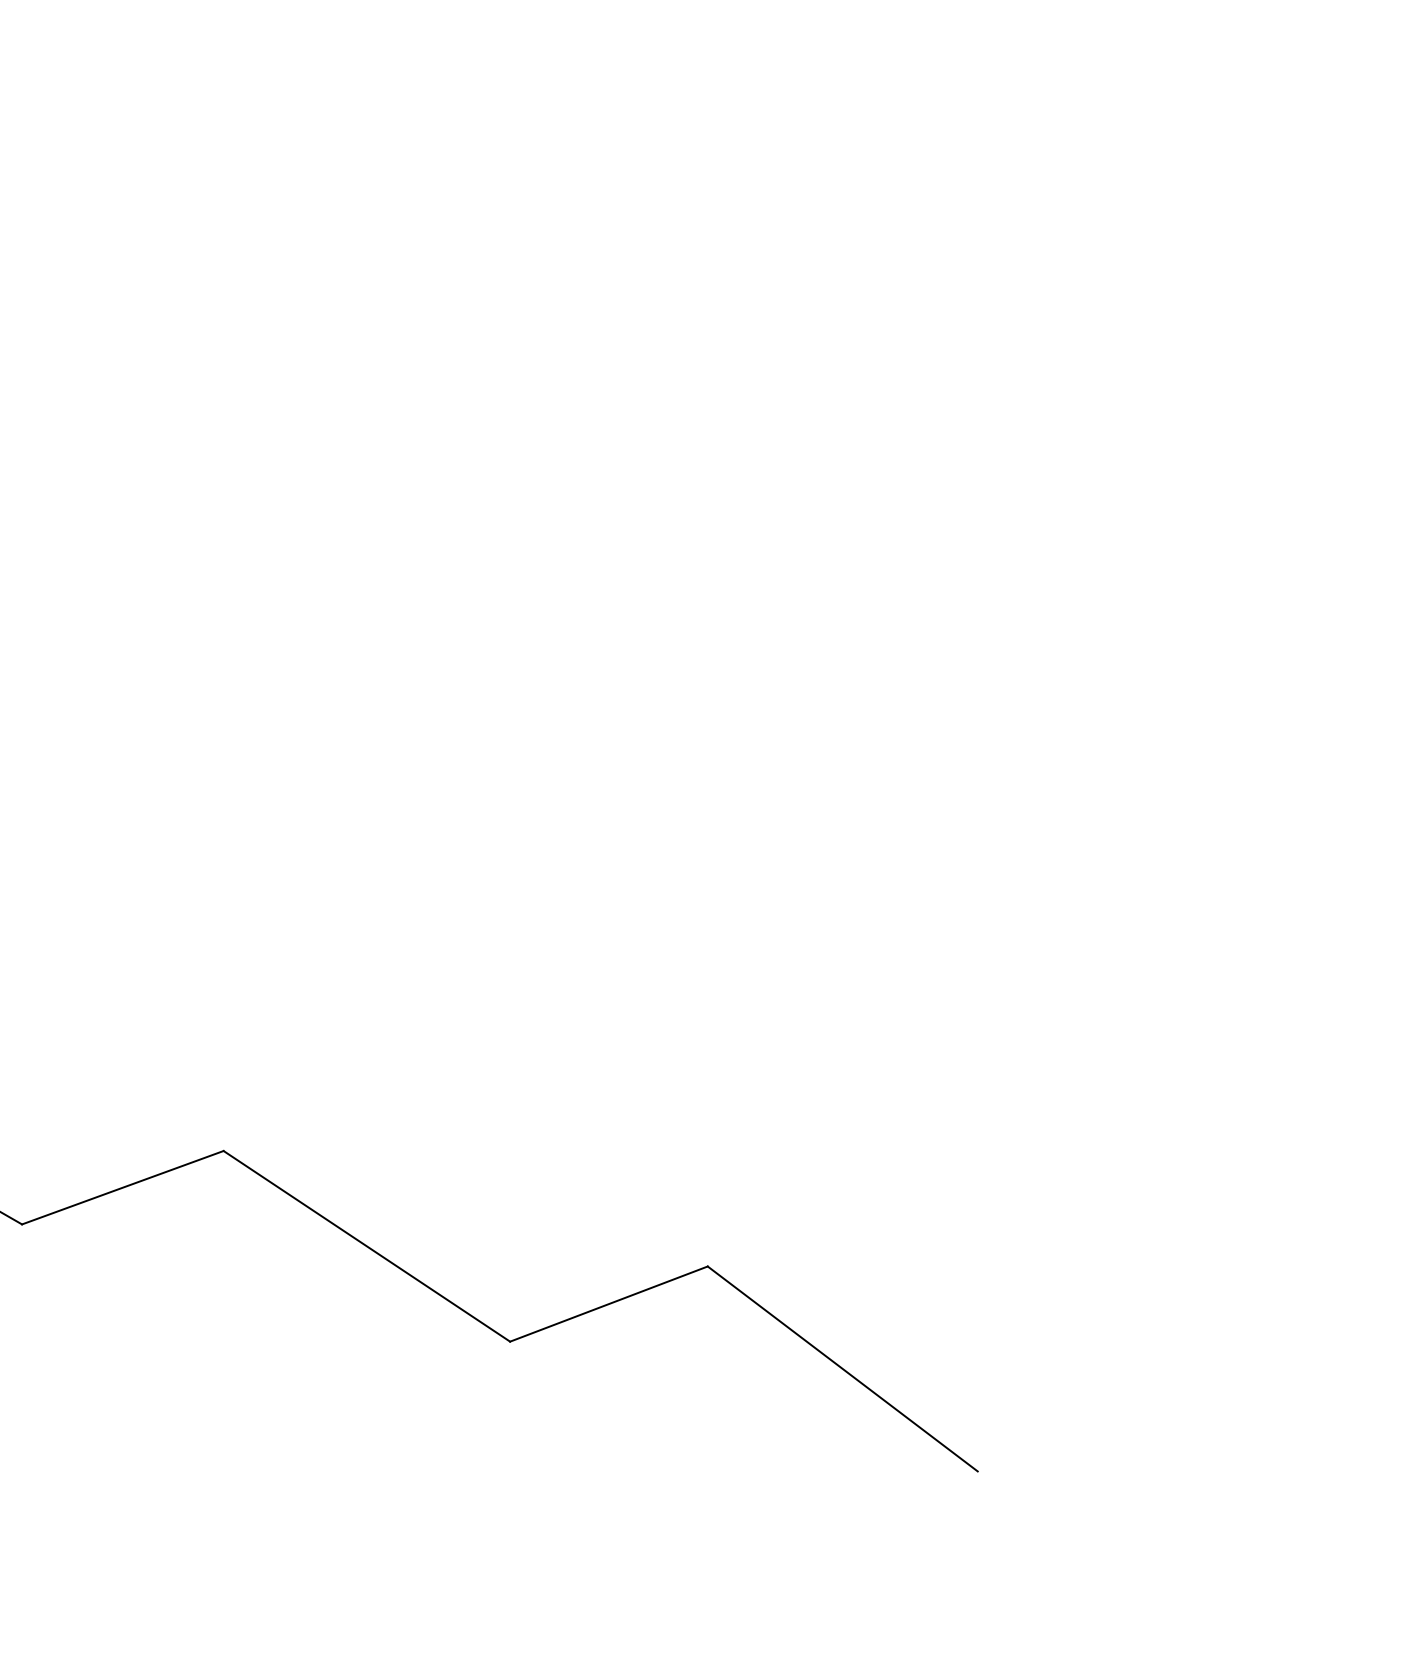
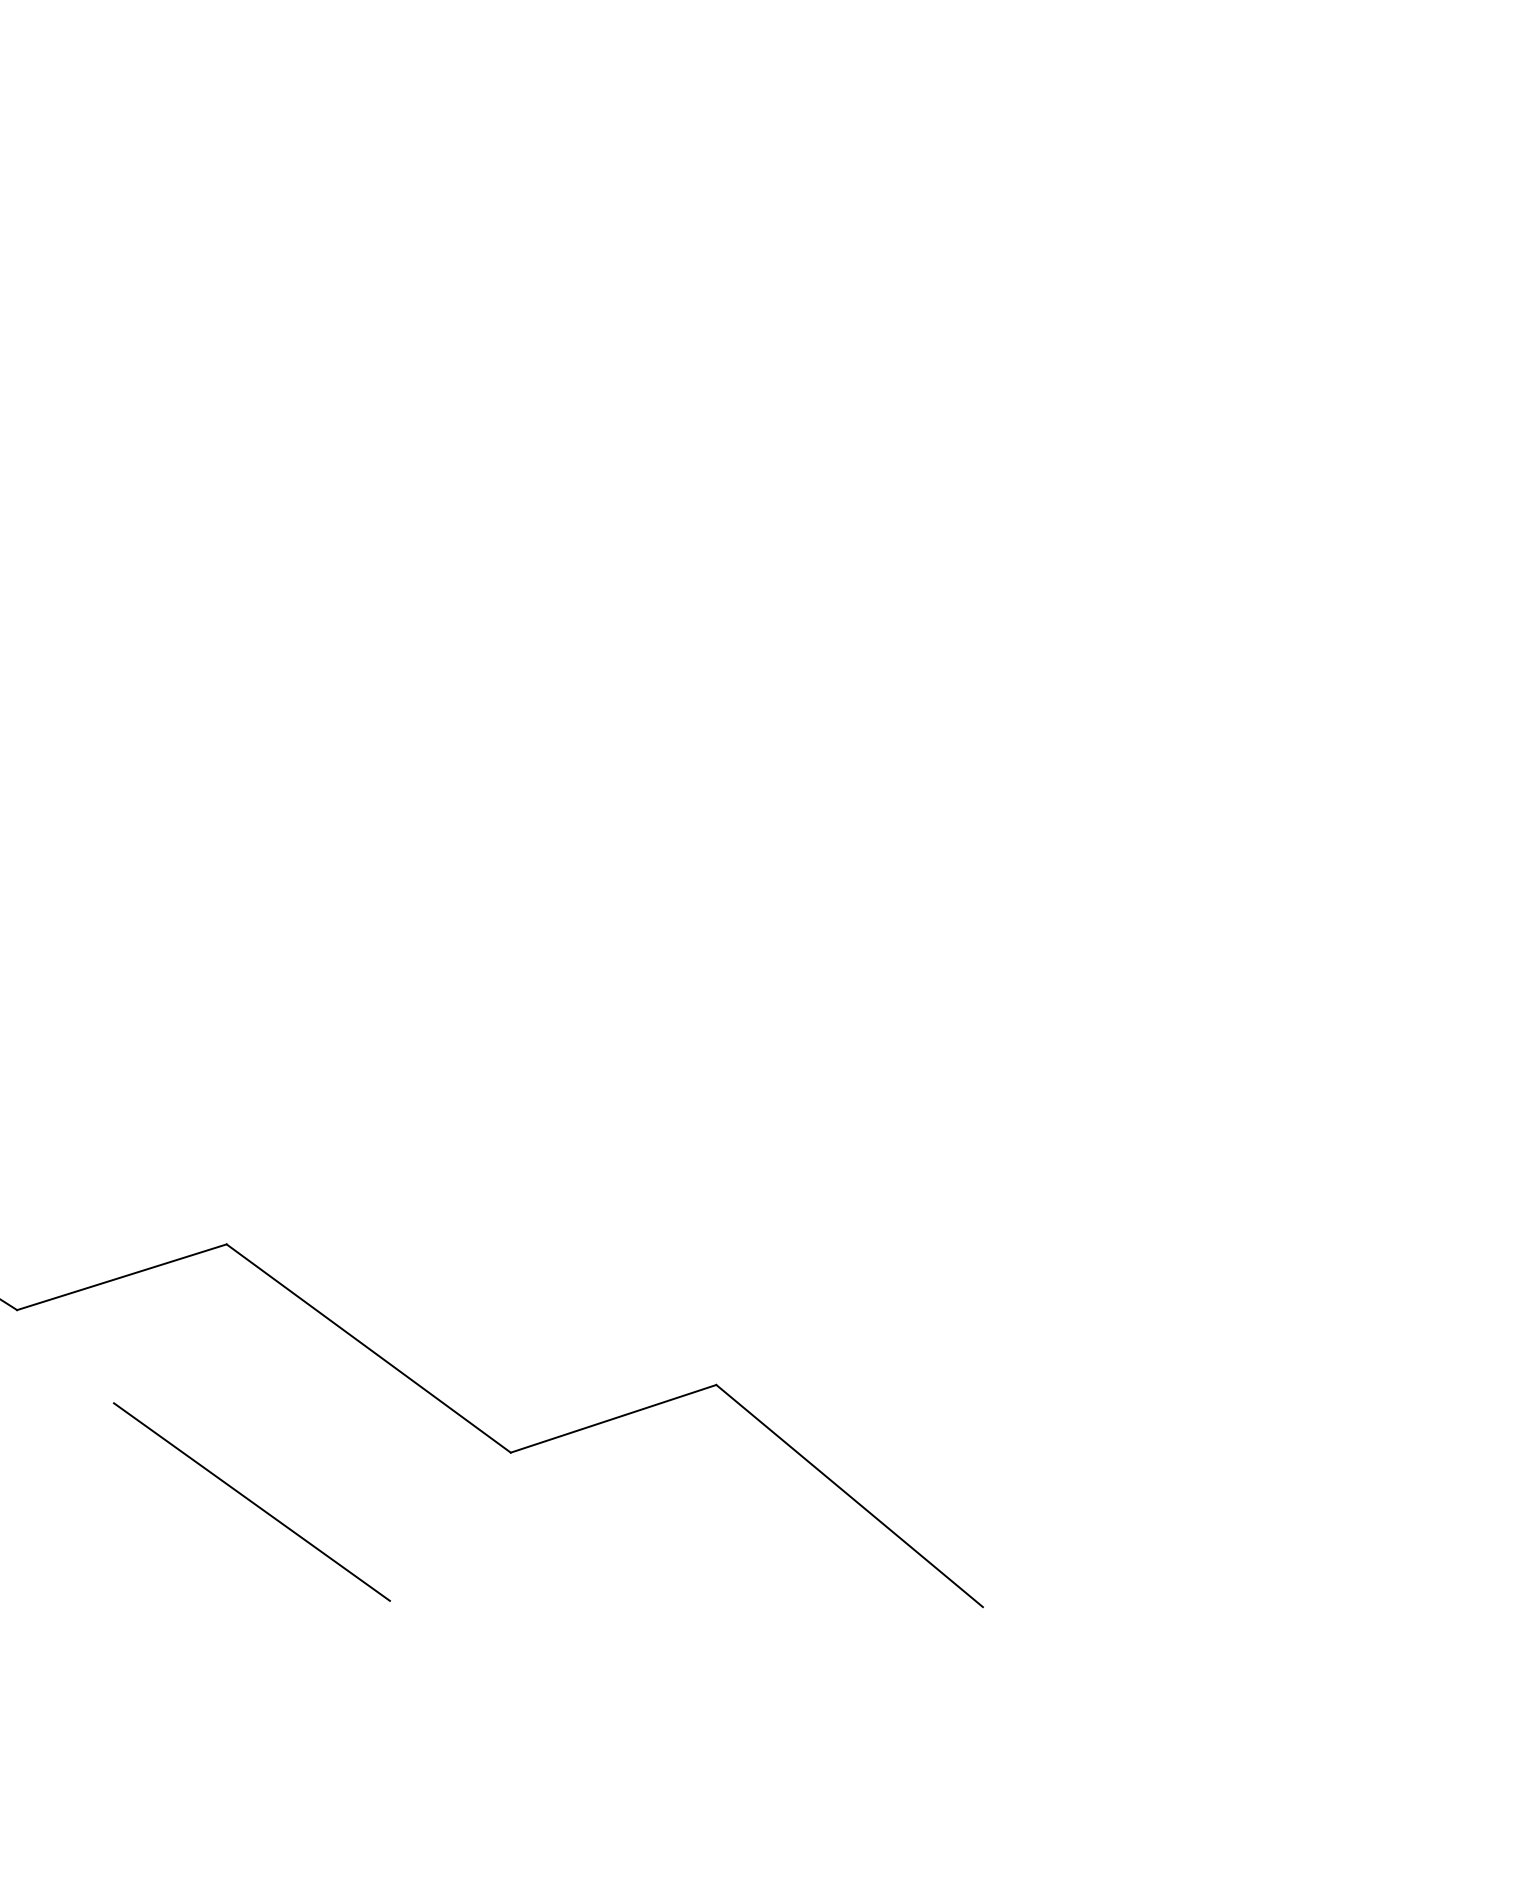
line: (259, 1400) -> (251, 1501), added

